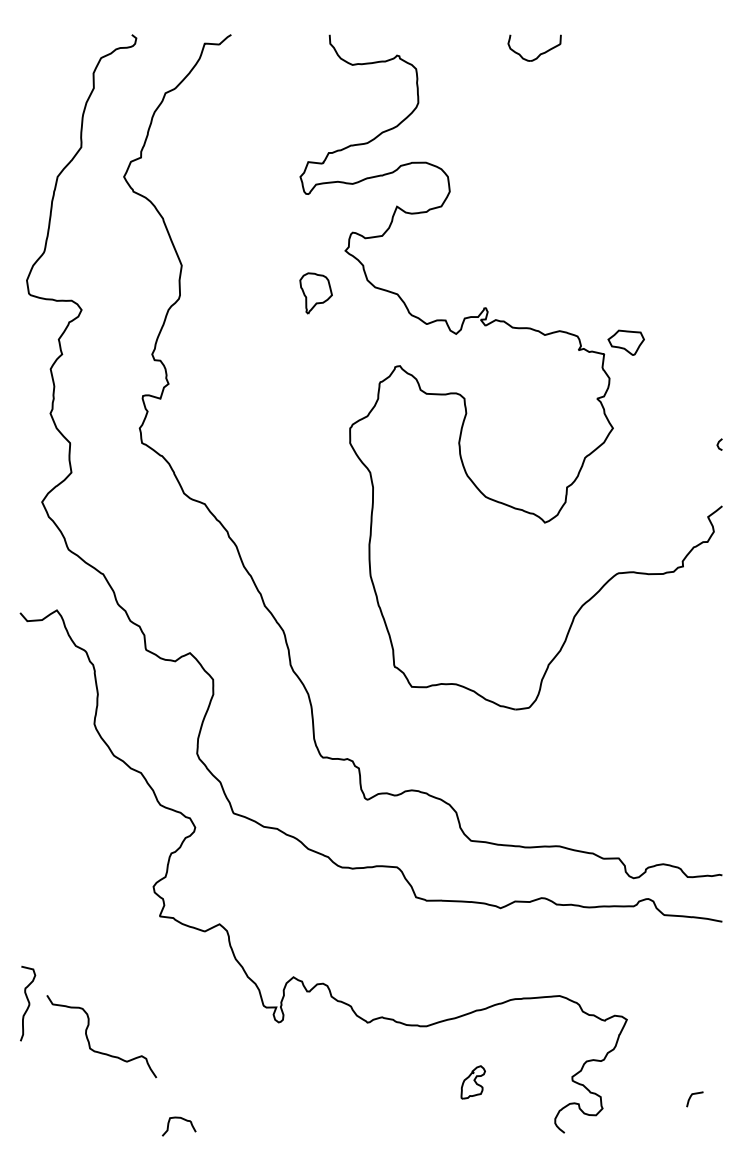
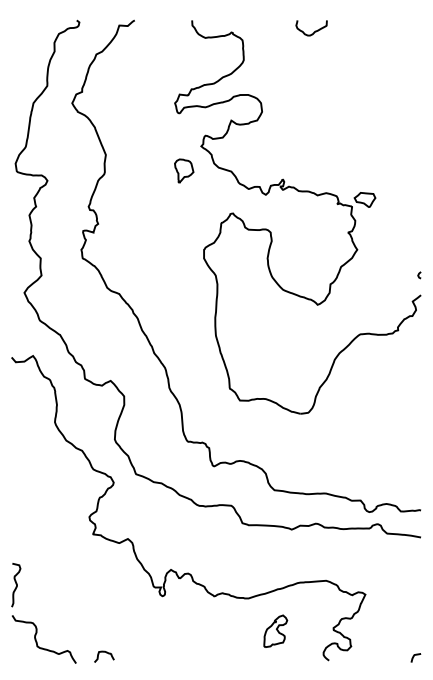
line: (719, 444) -> (419, 275), moved
curve: (90, 1040) -> (37, 641), moved
part: (472, 1081) -> (275, 630), size x1.67
curve: (692, 1098) -> (414, 657), moved

